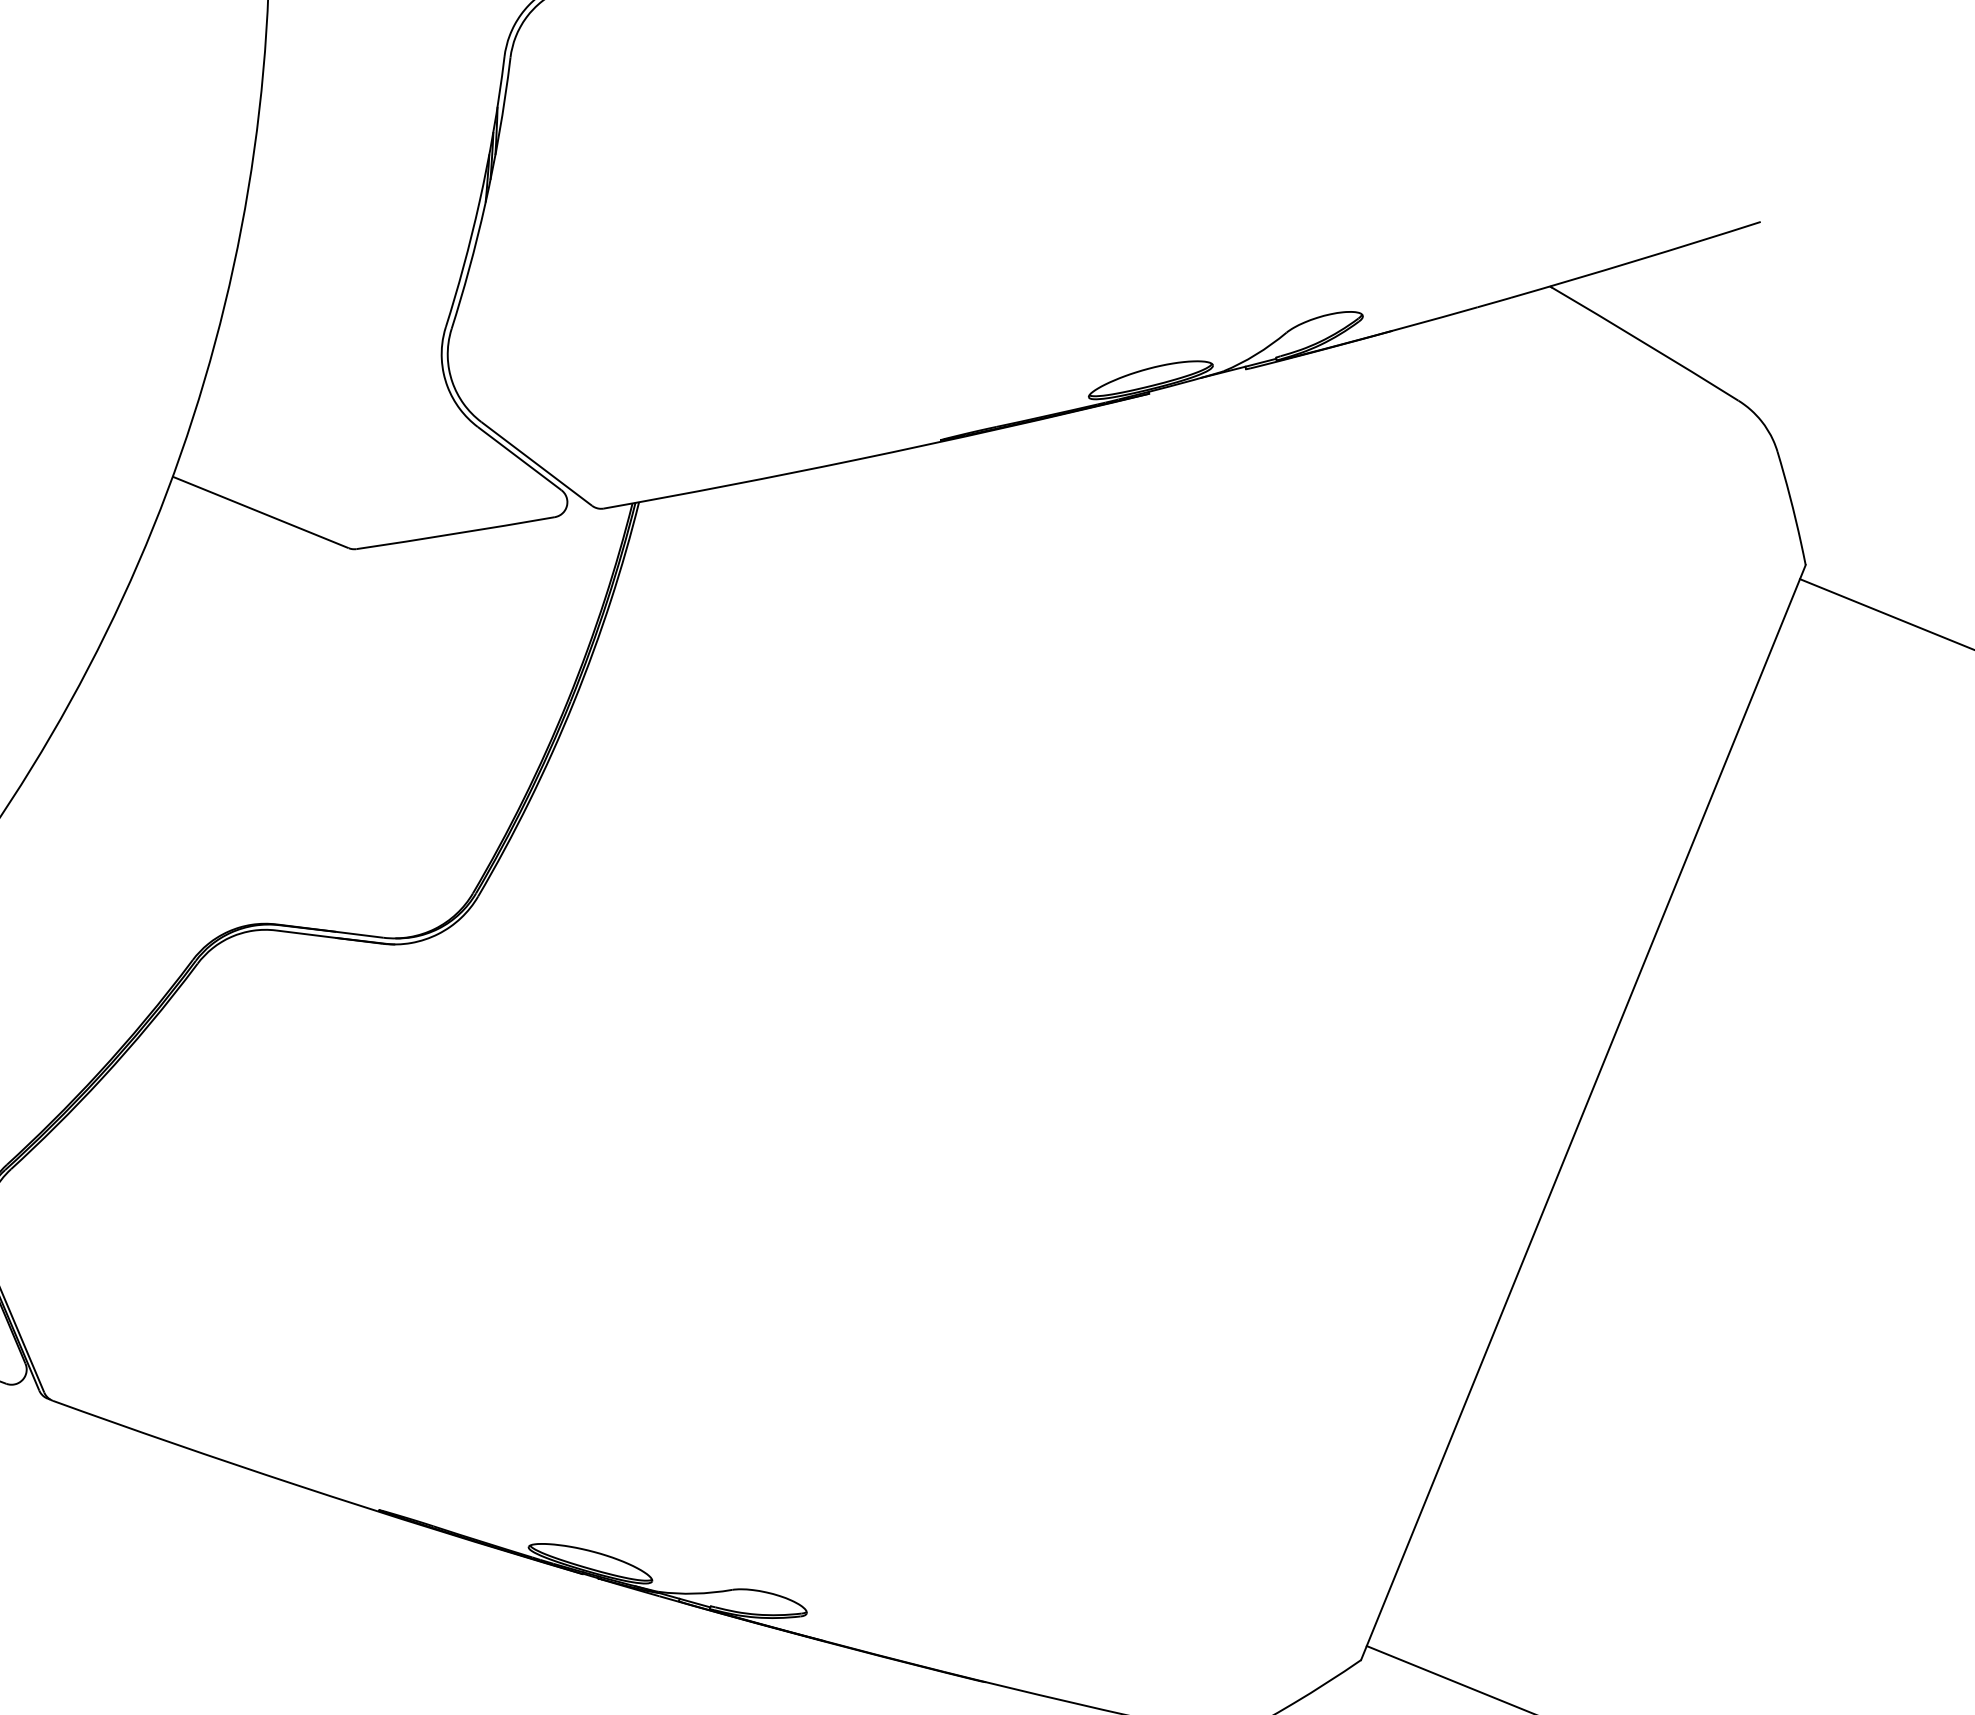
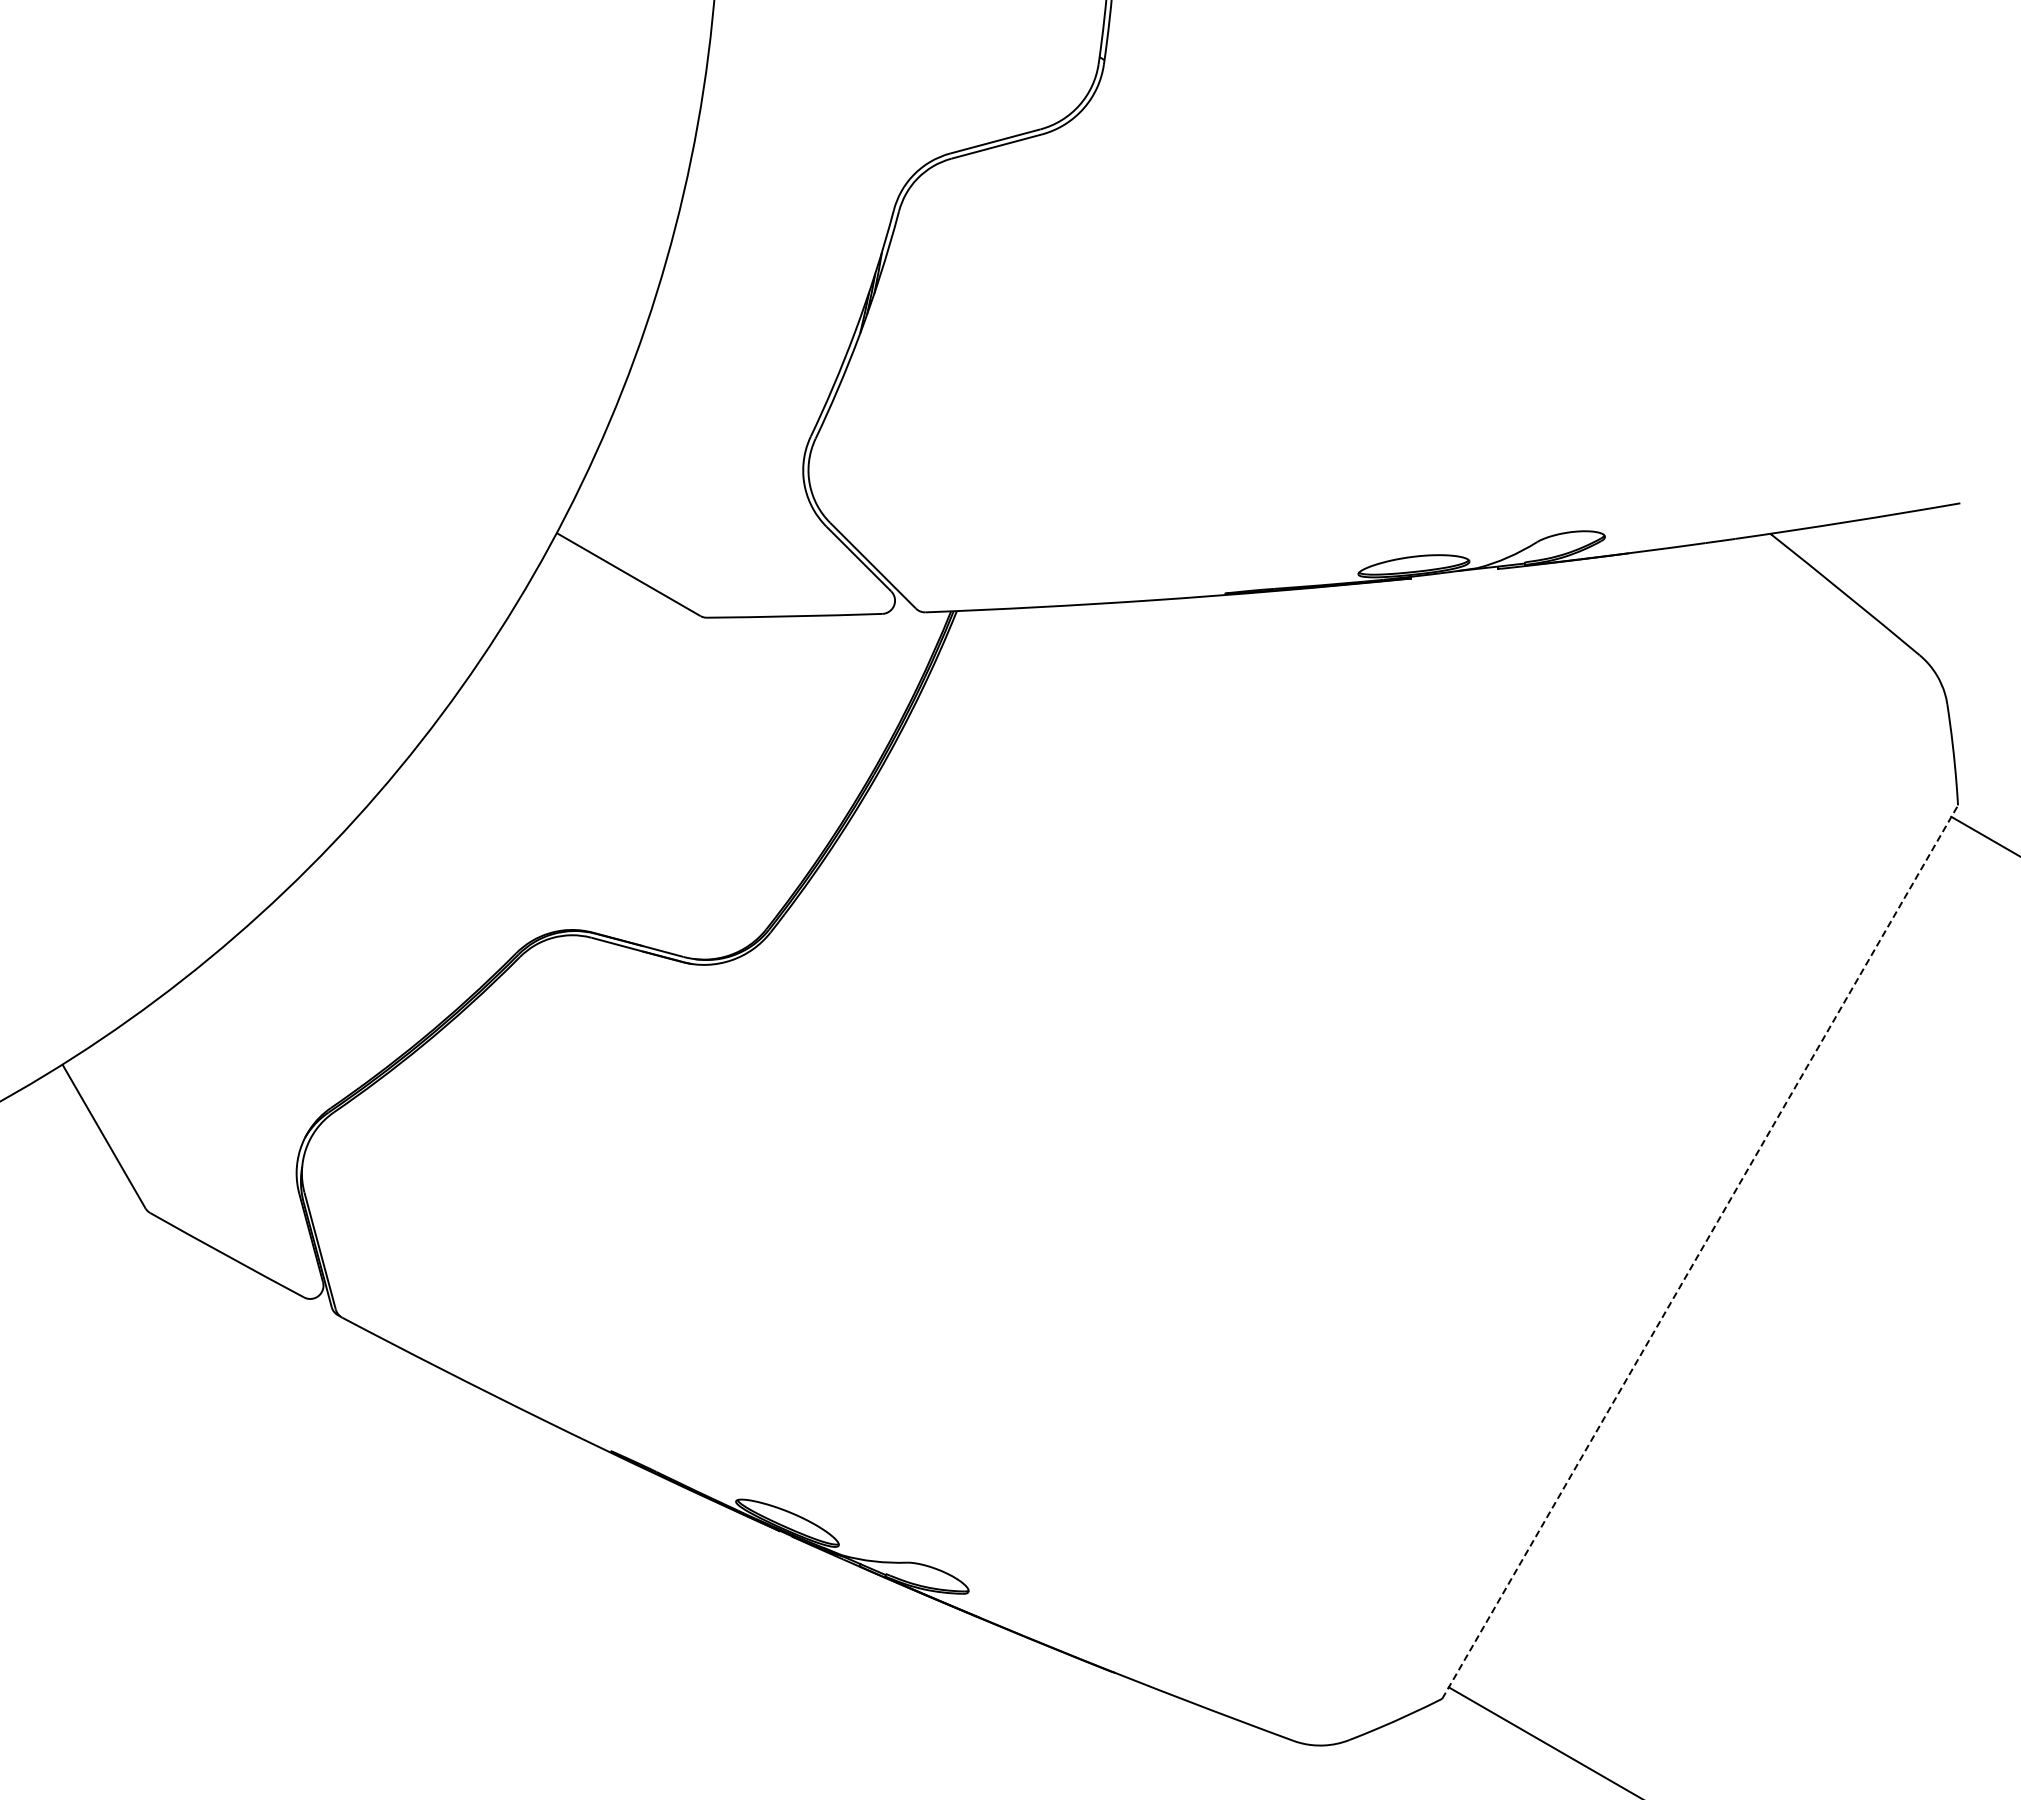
line: (1583, 1112) -> (1700, 1252), solid -> dashed

